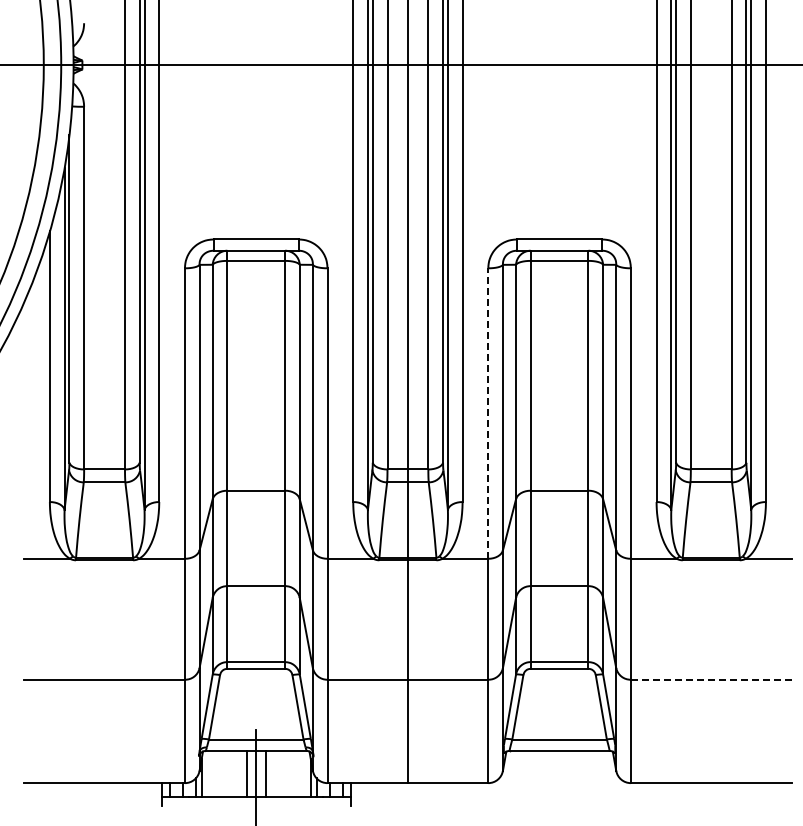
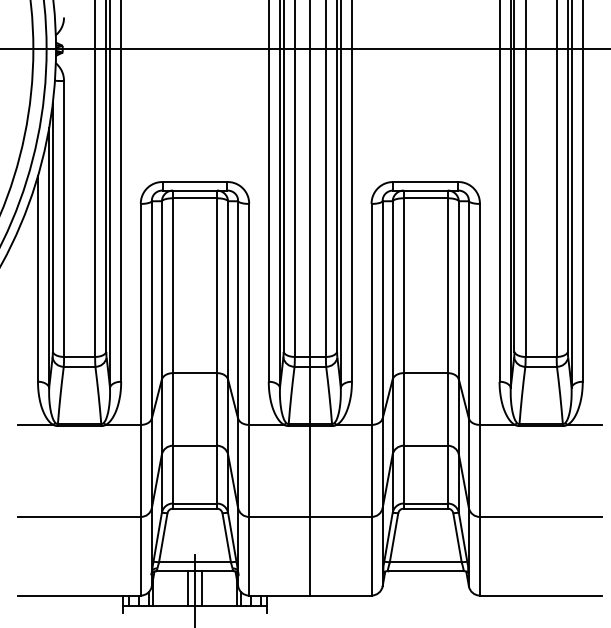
line: (488, 413) -> (371, 314), dashed -> solid
line: (711, 679) -> (541, 516), dashed -> solid

